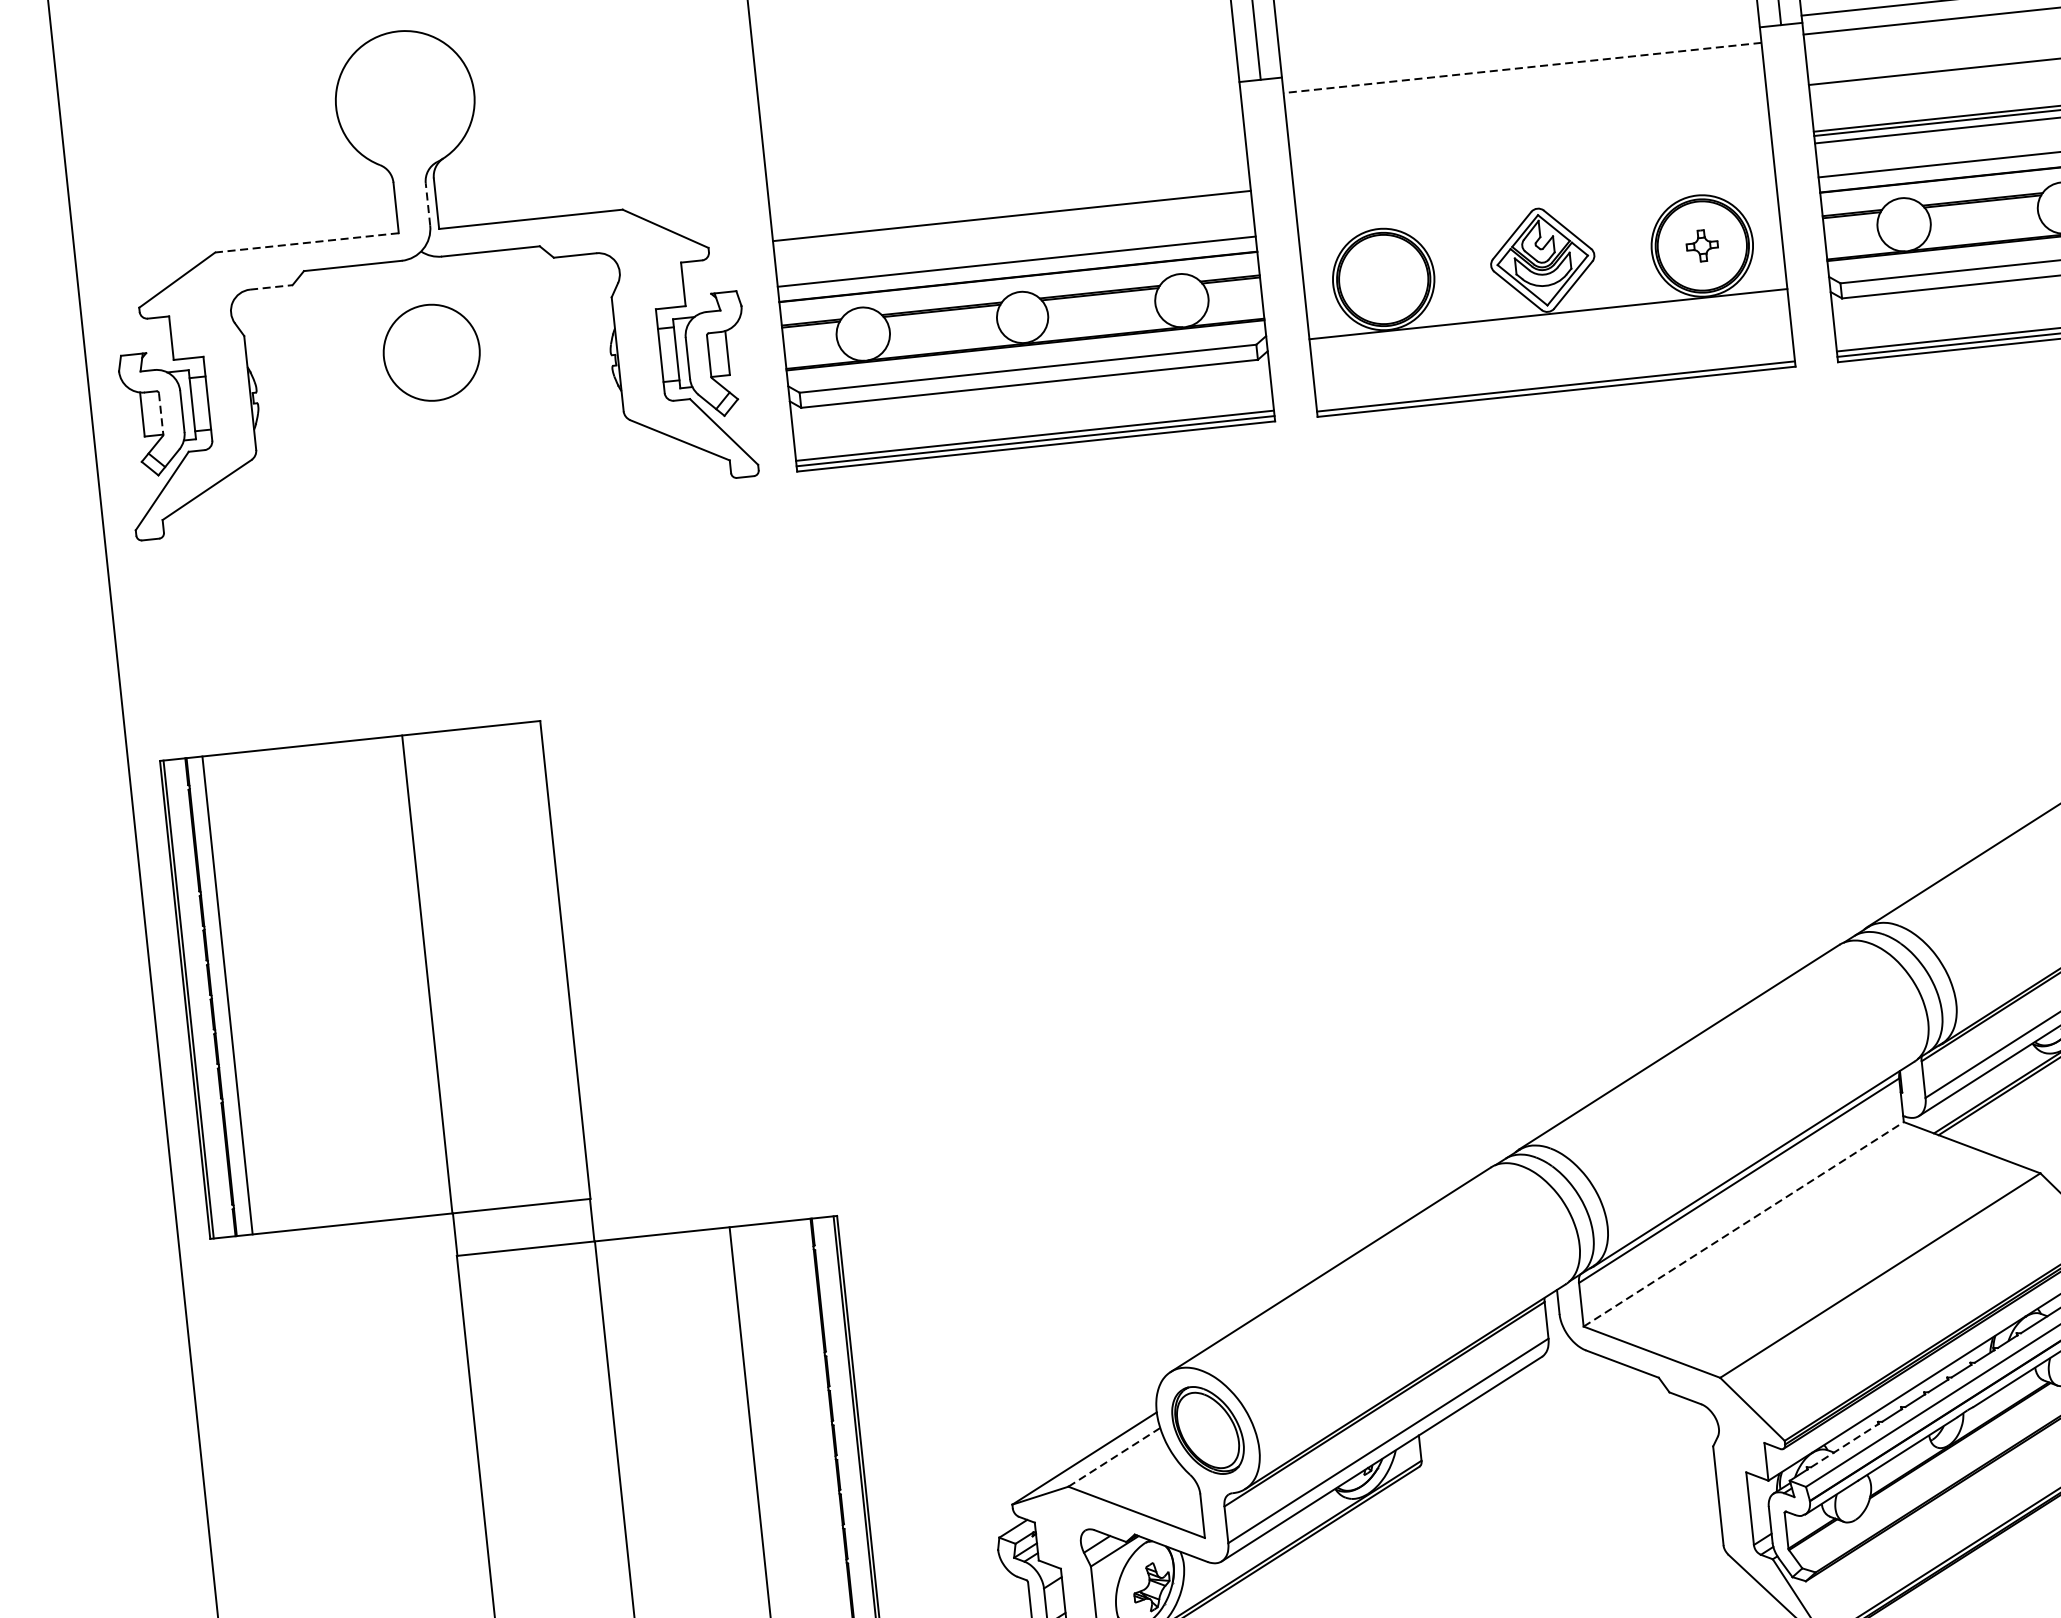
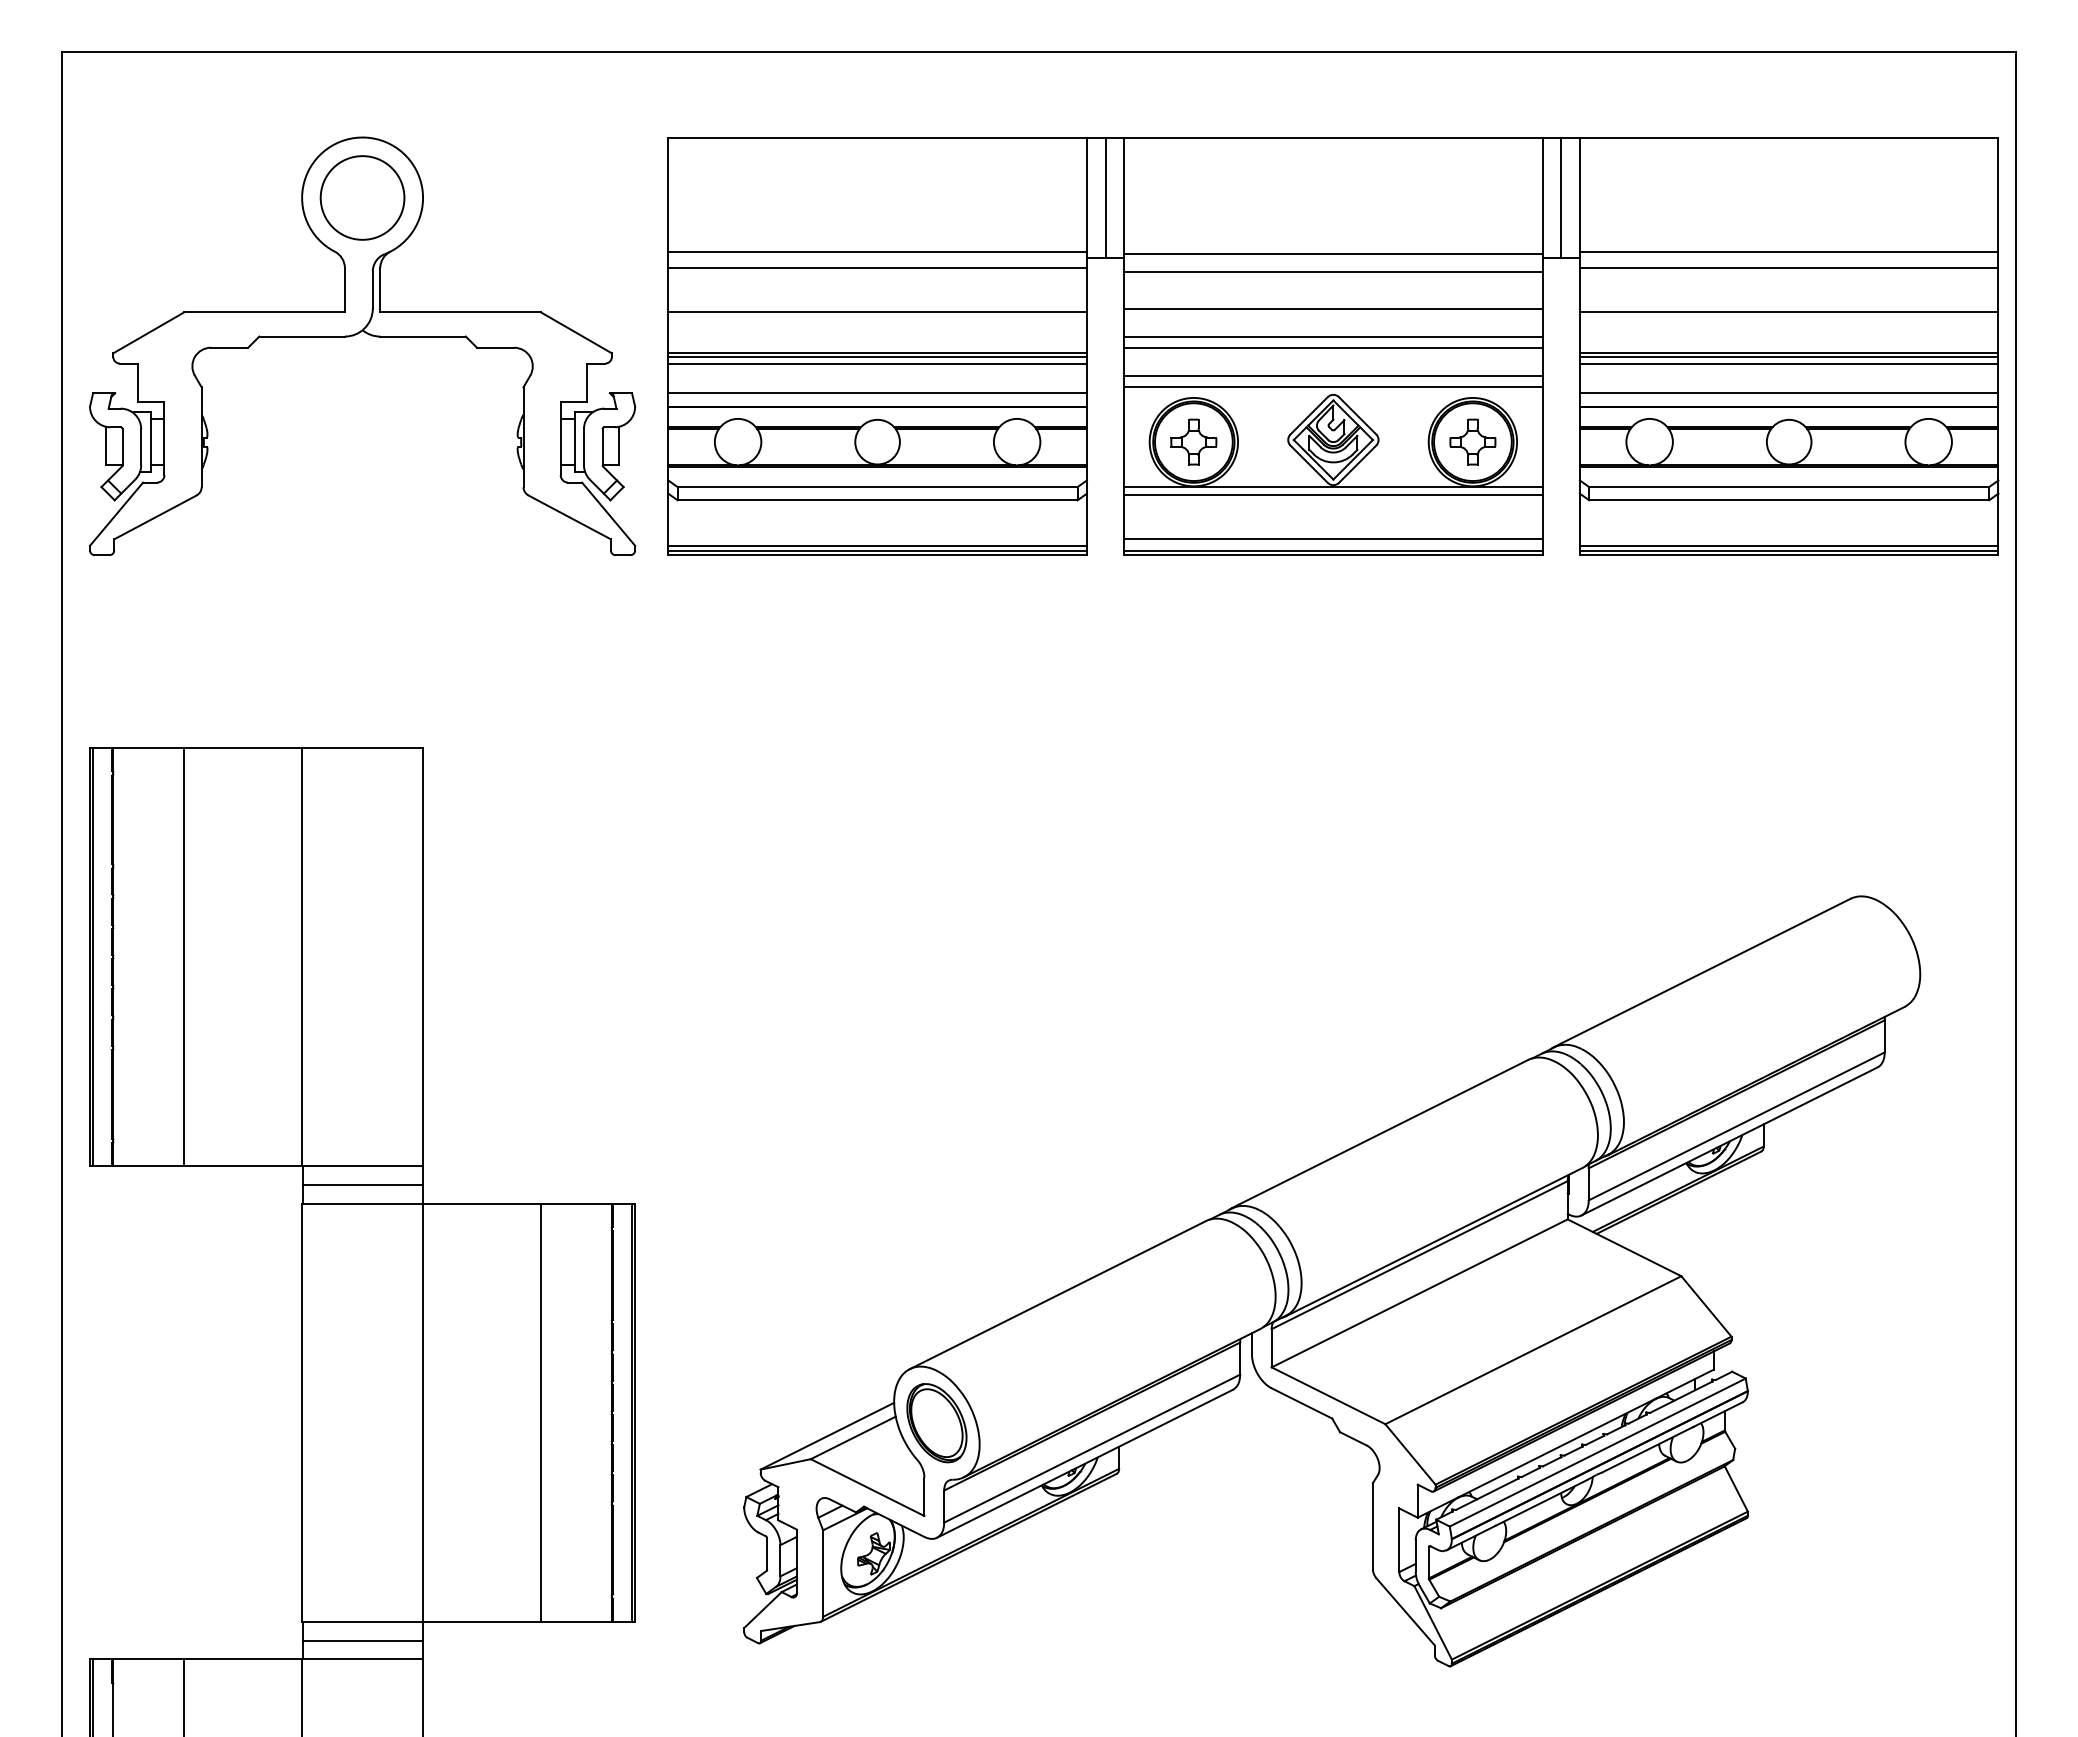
line: (1520, 48) -> (1333, 254), added
line: (1521, 68) -> (1332, 271), dashed -> solid
line: (999, 99) -> (877, 251), added
line: (1527, 110) -> (1333, 308), added
line: (1001, 119) -> (877, 268), added
line: (1530, 142) -> (1333, 336), added
line: (1531, 154) -> (1333, 347), added
line: (1006, 169) -> (877, 312), added
line: (1535, 186) -> (1333, 375), added
line: (1536, 200) -> (1333, 387), added
line: (427, 204) -> (372, 290), dashed -> solid
line: (1012, 220) -> (877, 357), added
line: (1013, 227) -> (877, 363), added
line: (306, 242) -> (264, 312), dashed -> solid
part: (1701, 245) -> (1472, 441), size x1.67
part: (1383, 278) -> (1193, 441), added
line: (271, 287) -> (229, 347), dashed -> solid
line: (1549, 323) -> (1333, 495), added
circle: (431, 352) -> (362, 197), moved
line: (1554, 373) -> (1333, 539), added
line: (161, 414) -> (122, 447), dashed -> solid
line: (227, 994) -> (184, 956), moved
line: (1744, 1224) -> (1420, 1293), dashed -> solid
line: (523, 1226) -> (362, 1184), added
line: (1845, 1445) -> (1487, 1494), dashed -> solid
line: (1113, 1458) -> (852, 1438), dashed -> solid

